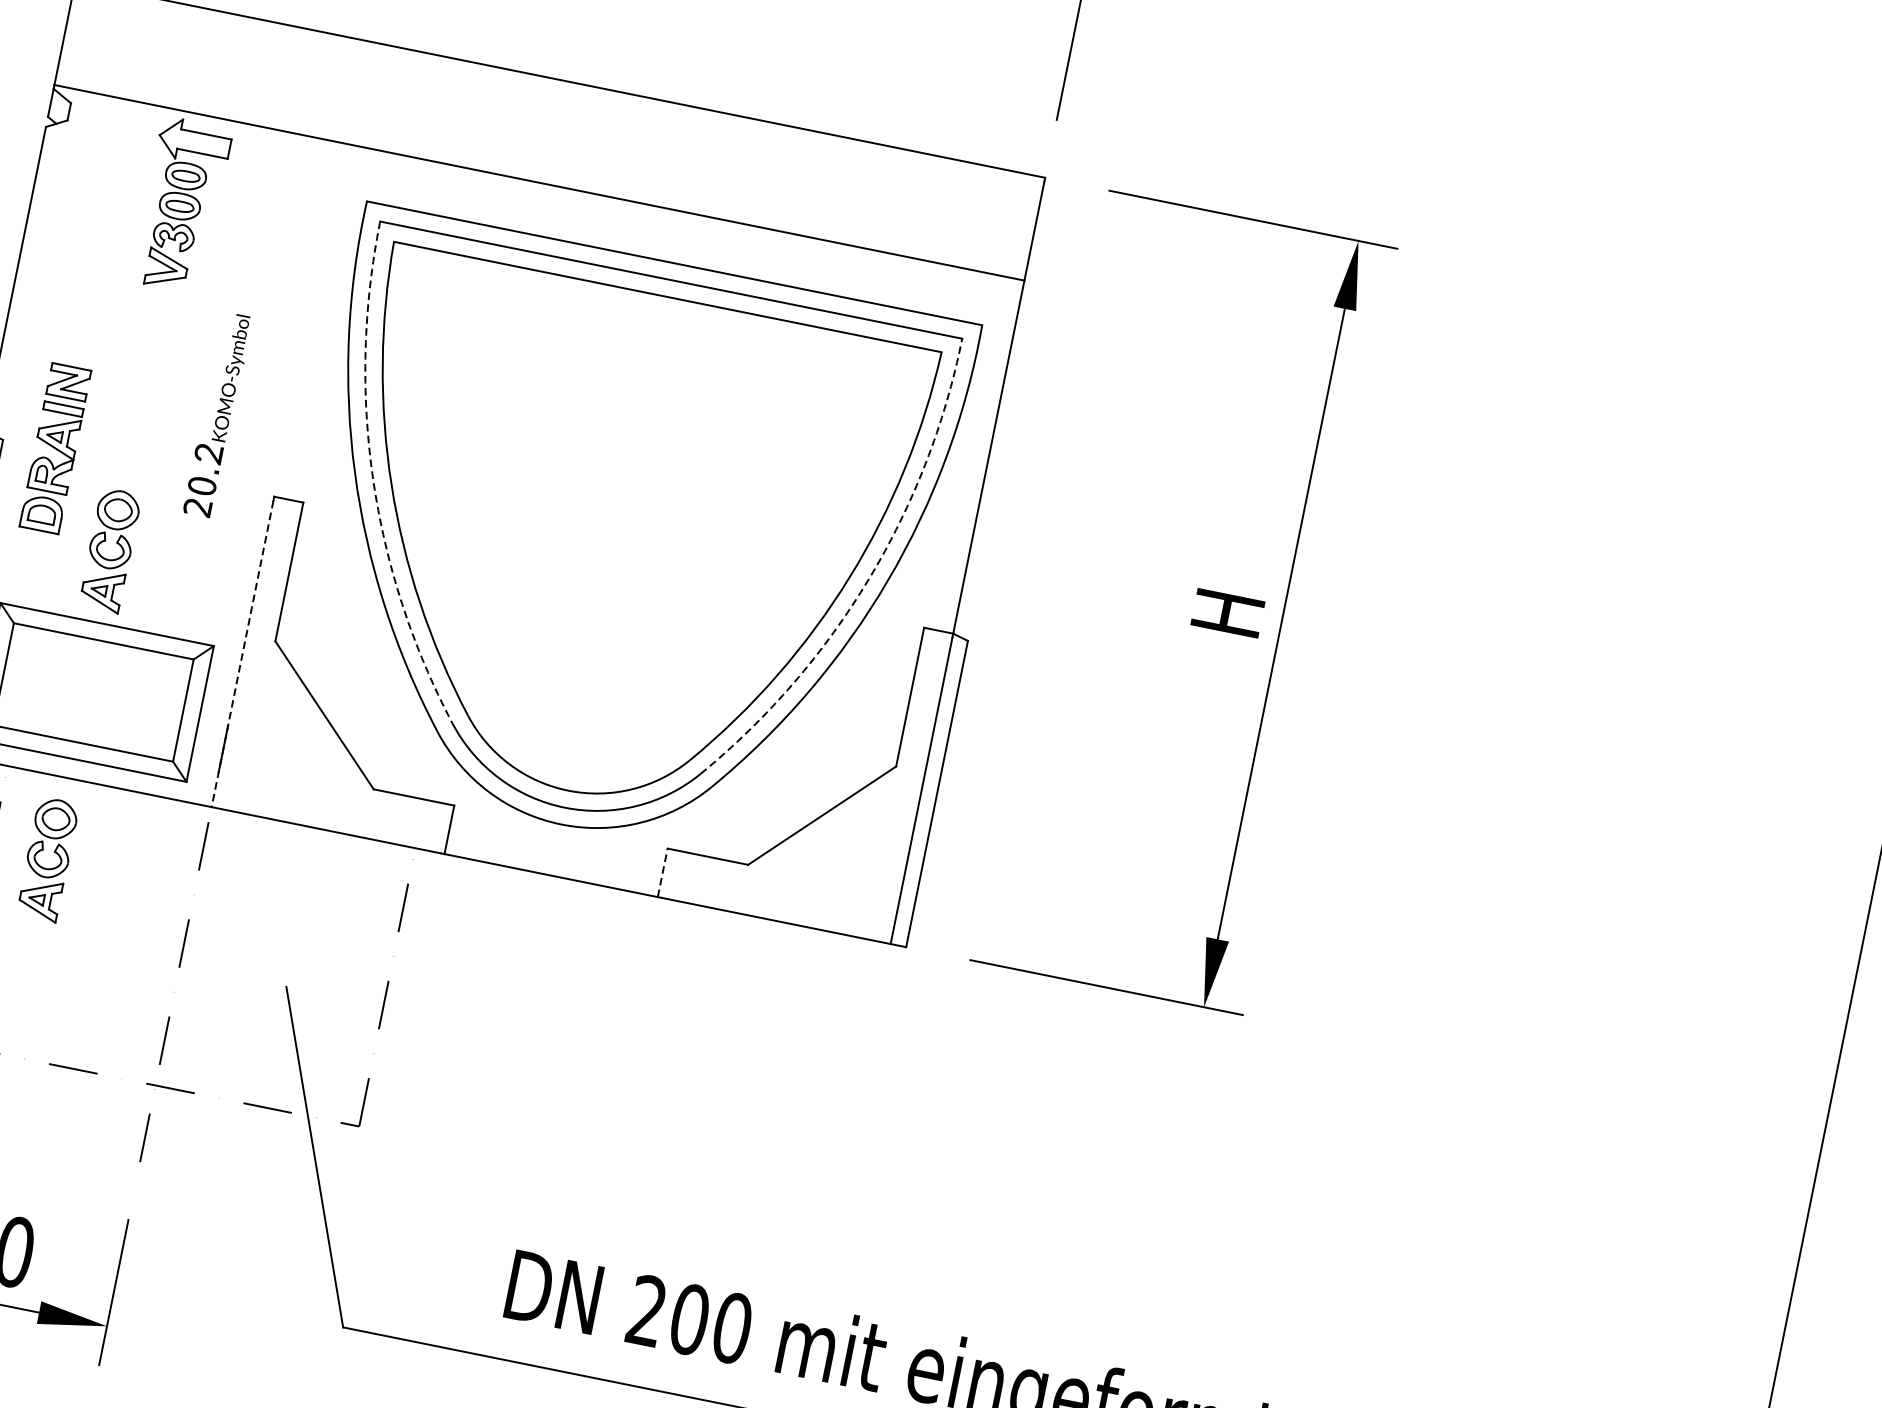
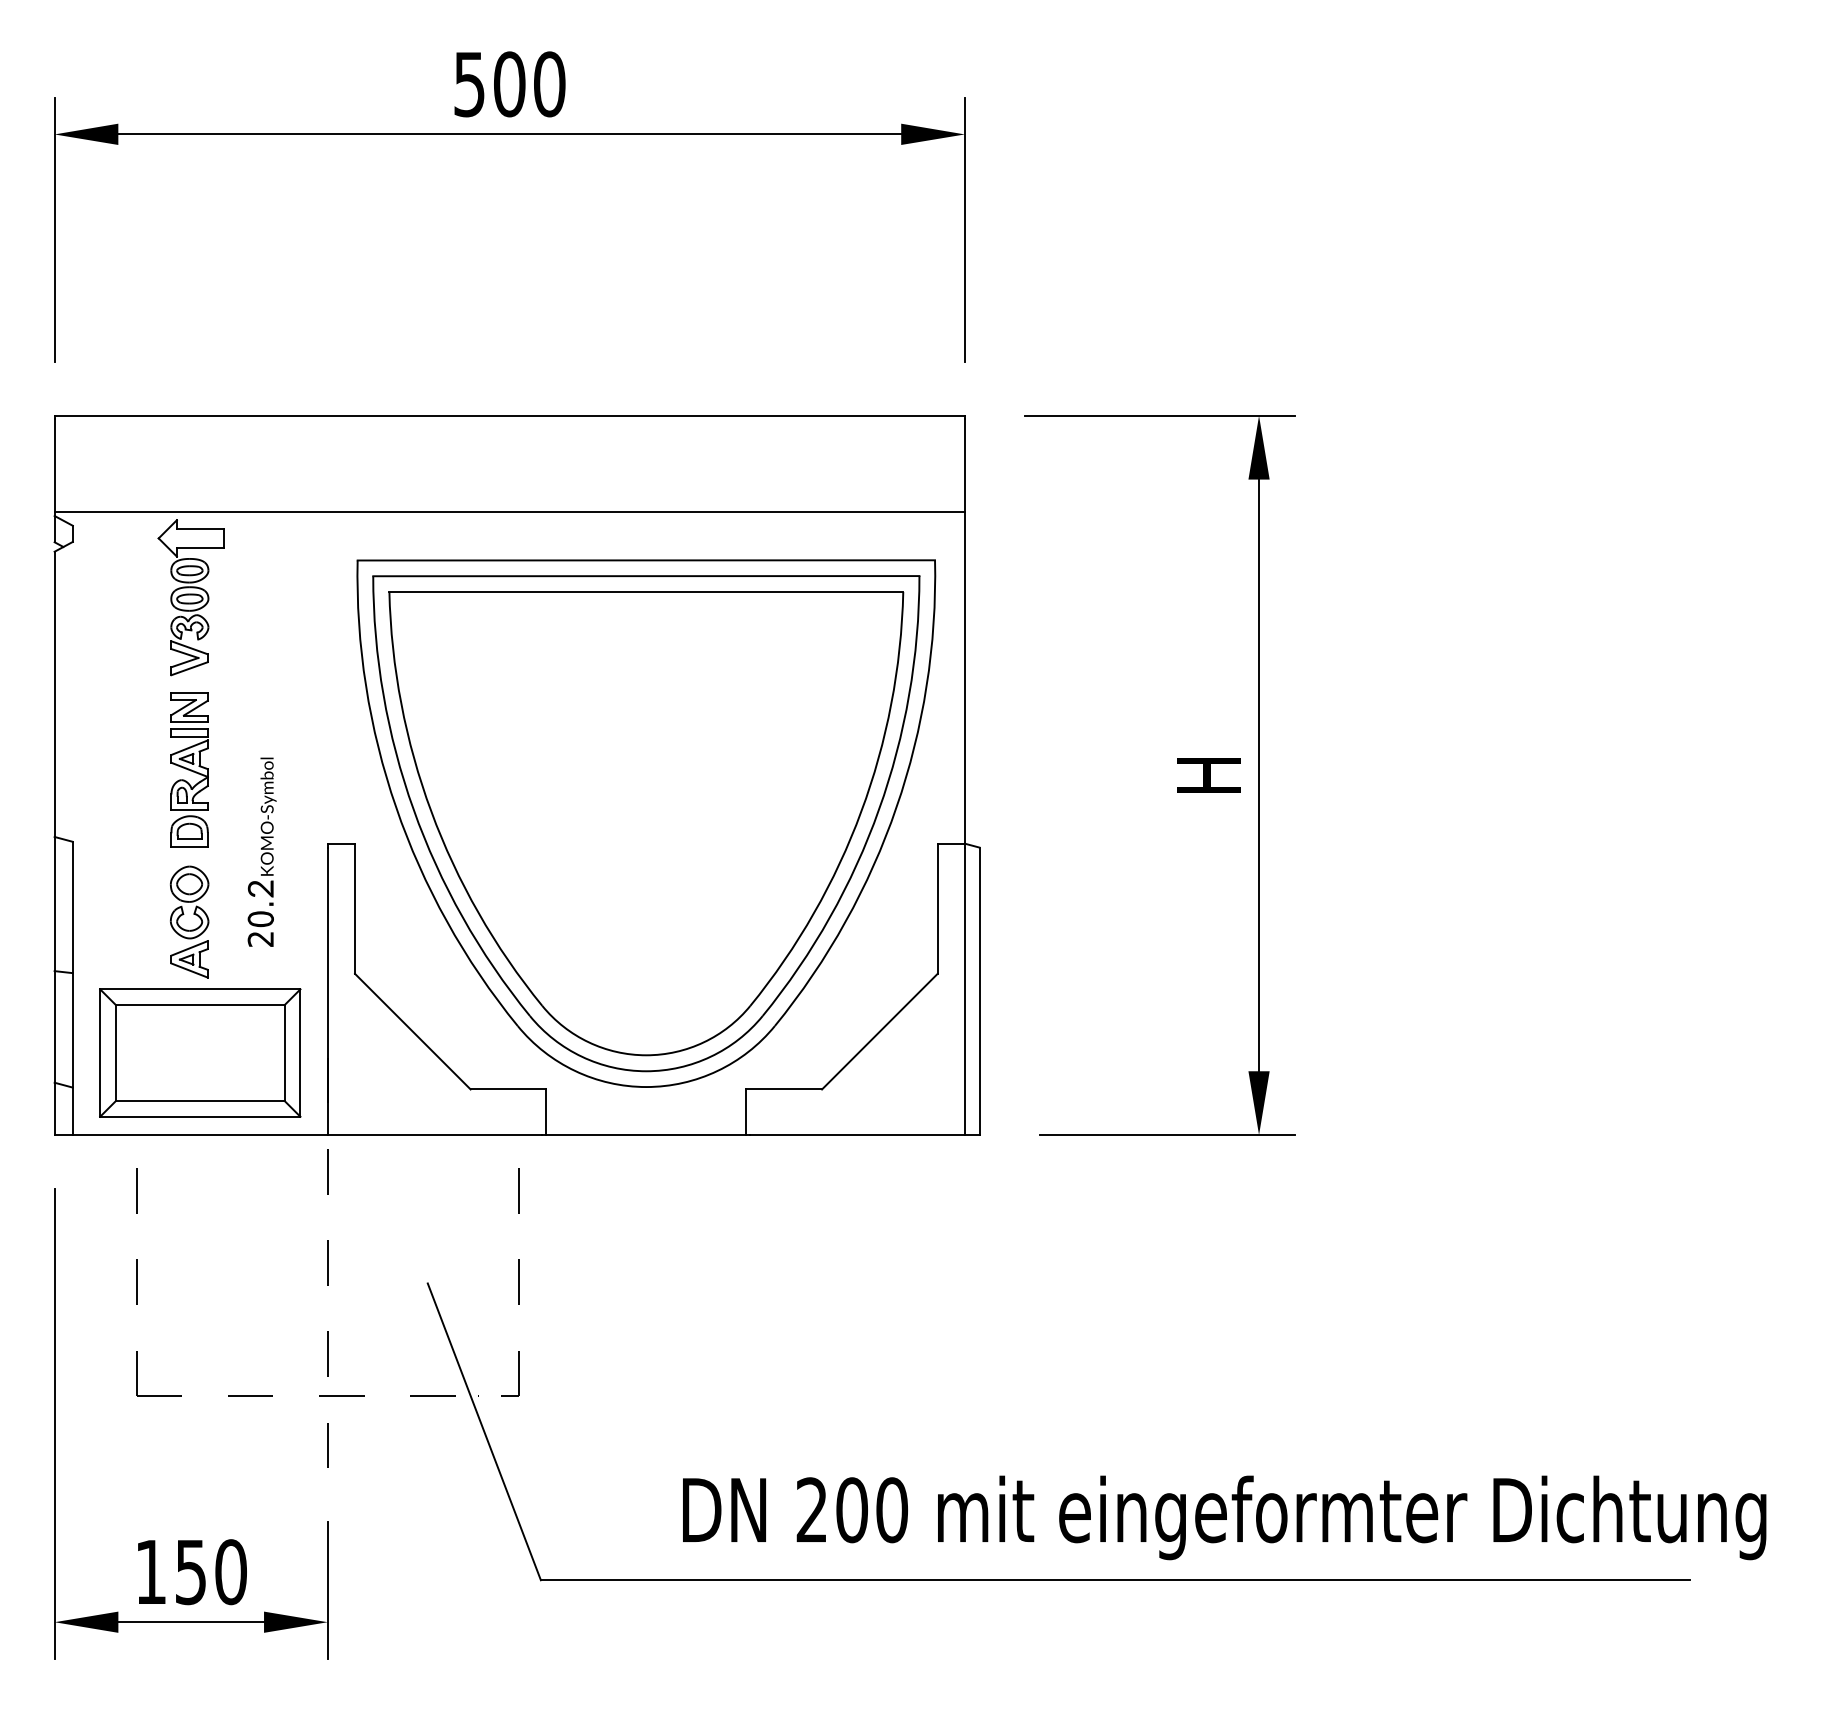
text: (217, 414) -> (261, 851), moved
part: (55, 447) -> (189, 769), moved
arc: (373, 478) -> (413, 809), dashed -> solid
arc: (869, 578) -> (879, 809), dashed -> solid
line: (242, 654) -> (327, 991), dashed -> solid
part: (53, 852) -> (193, 1204), removed
line: (662, 873) -> (746, 1112), dashed -> solid

